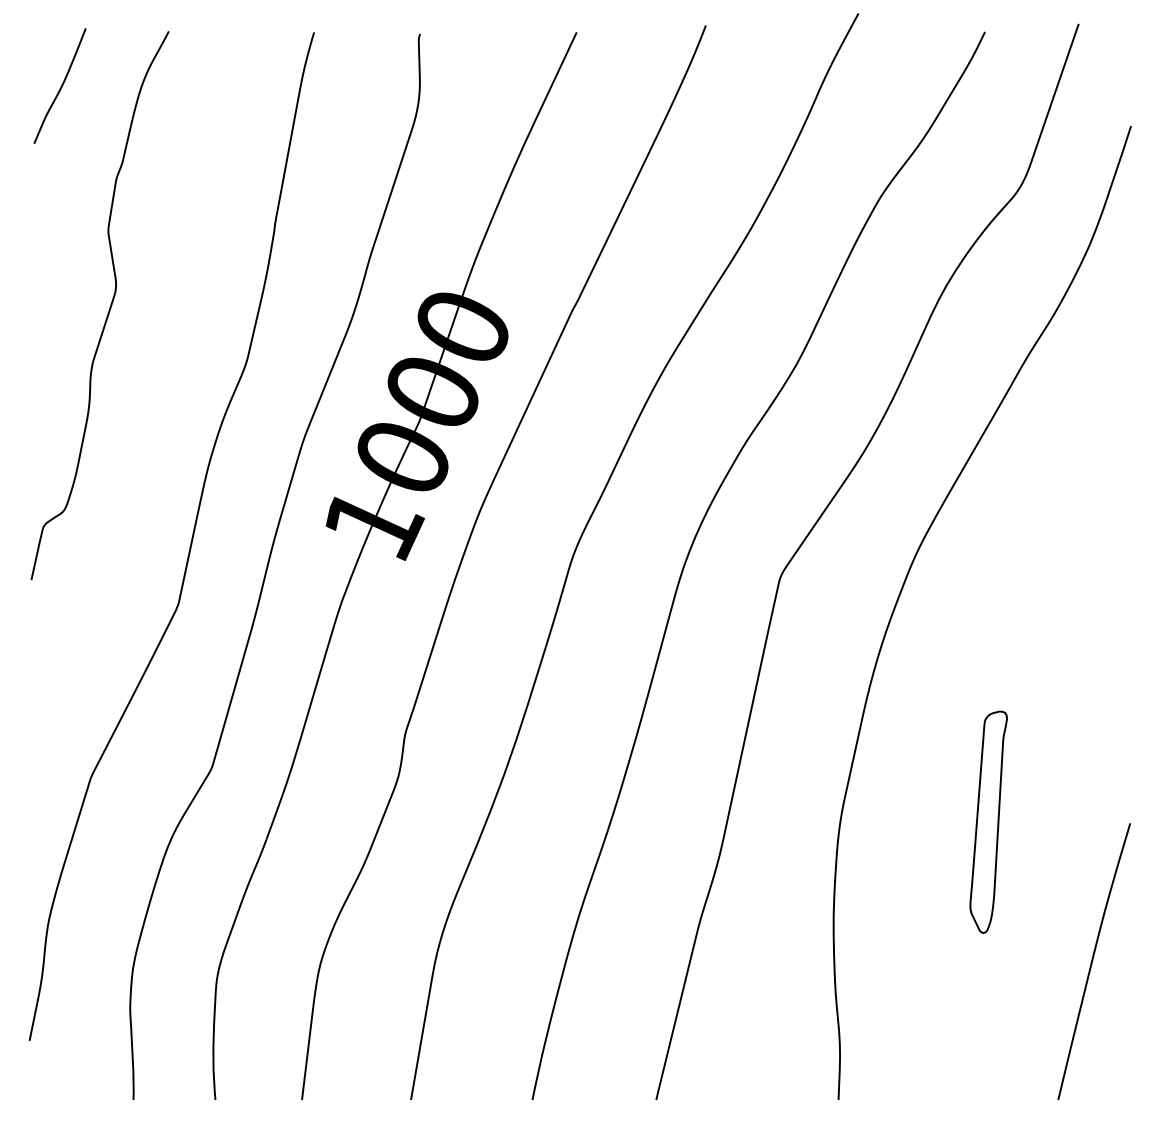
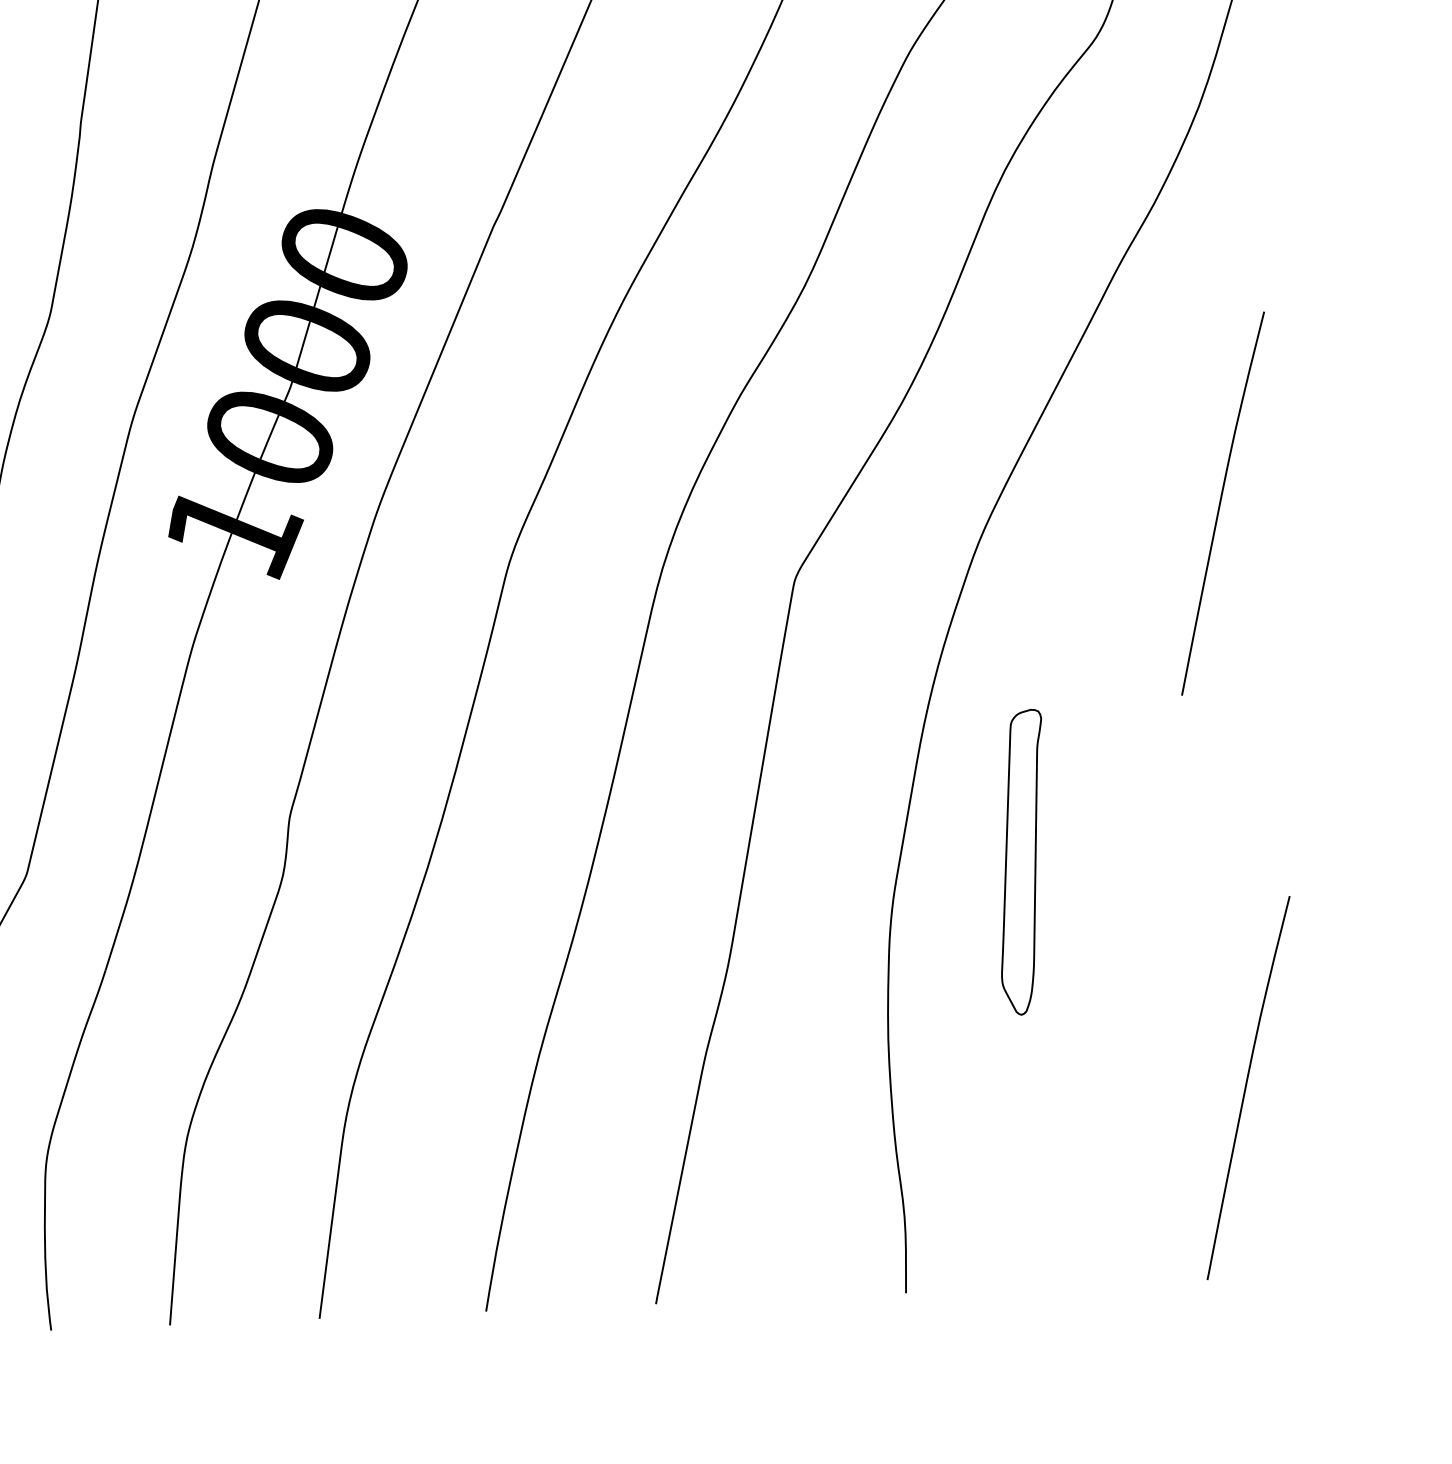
curve: (1093, 534) -> (1221, 502), added
part: (988, 821) -> (1021, 861), moved

